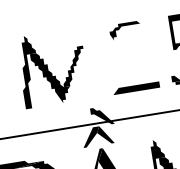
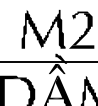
fill: (132, 55) -> (82, 29), added
fill: (89, 60) -> (59, 28), added

